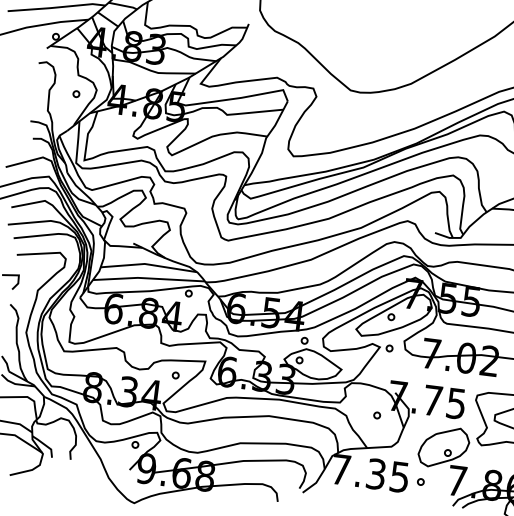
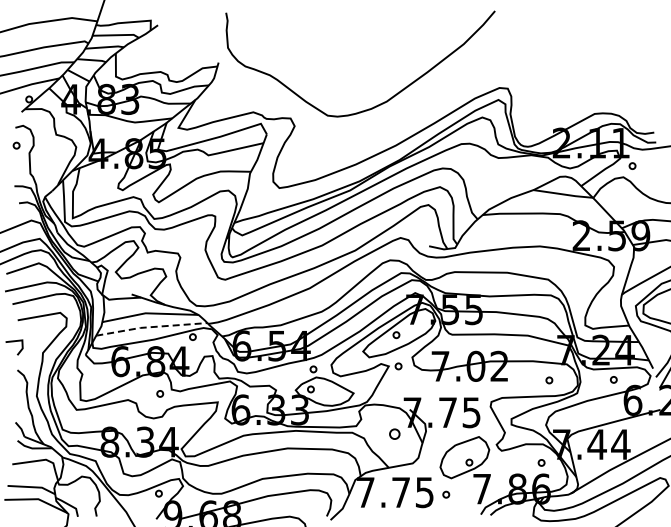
part: (76, 93) -> (16, 145), moved
line: (147, 278) -> (150, 327), solid -> dashed
part: (176, 375) -> (160, 393), moved
part: (376, 415) -> (394, 434), size x1.6
text: (375, 474) -> (400, 492), 7.35 -> 7.75

